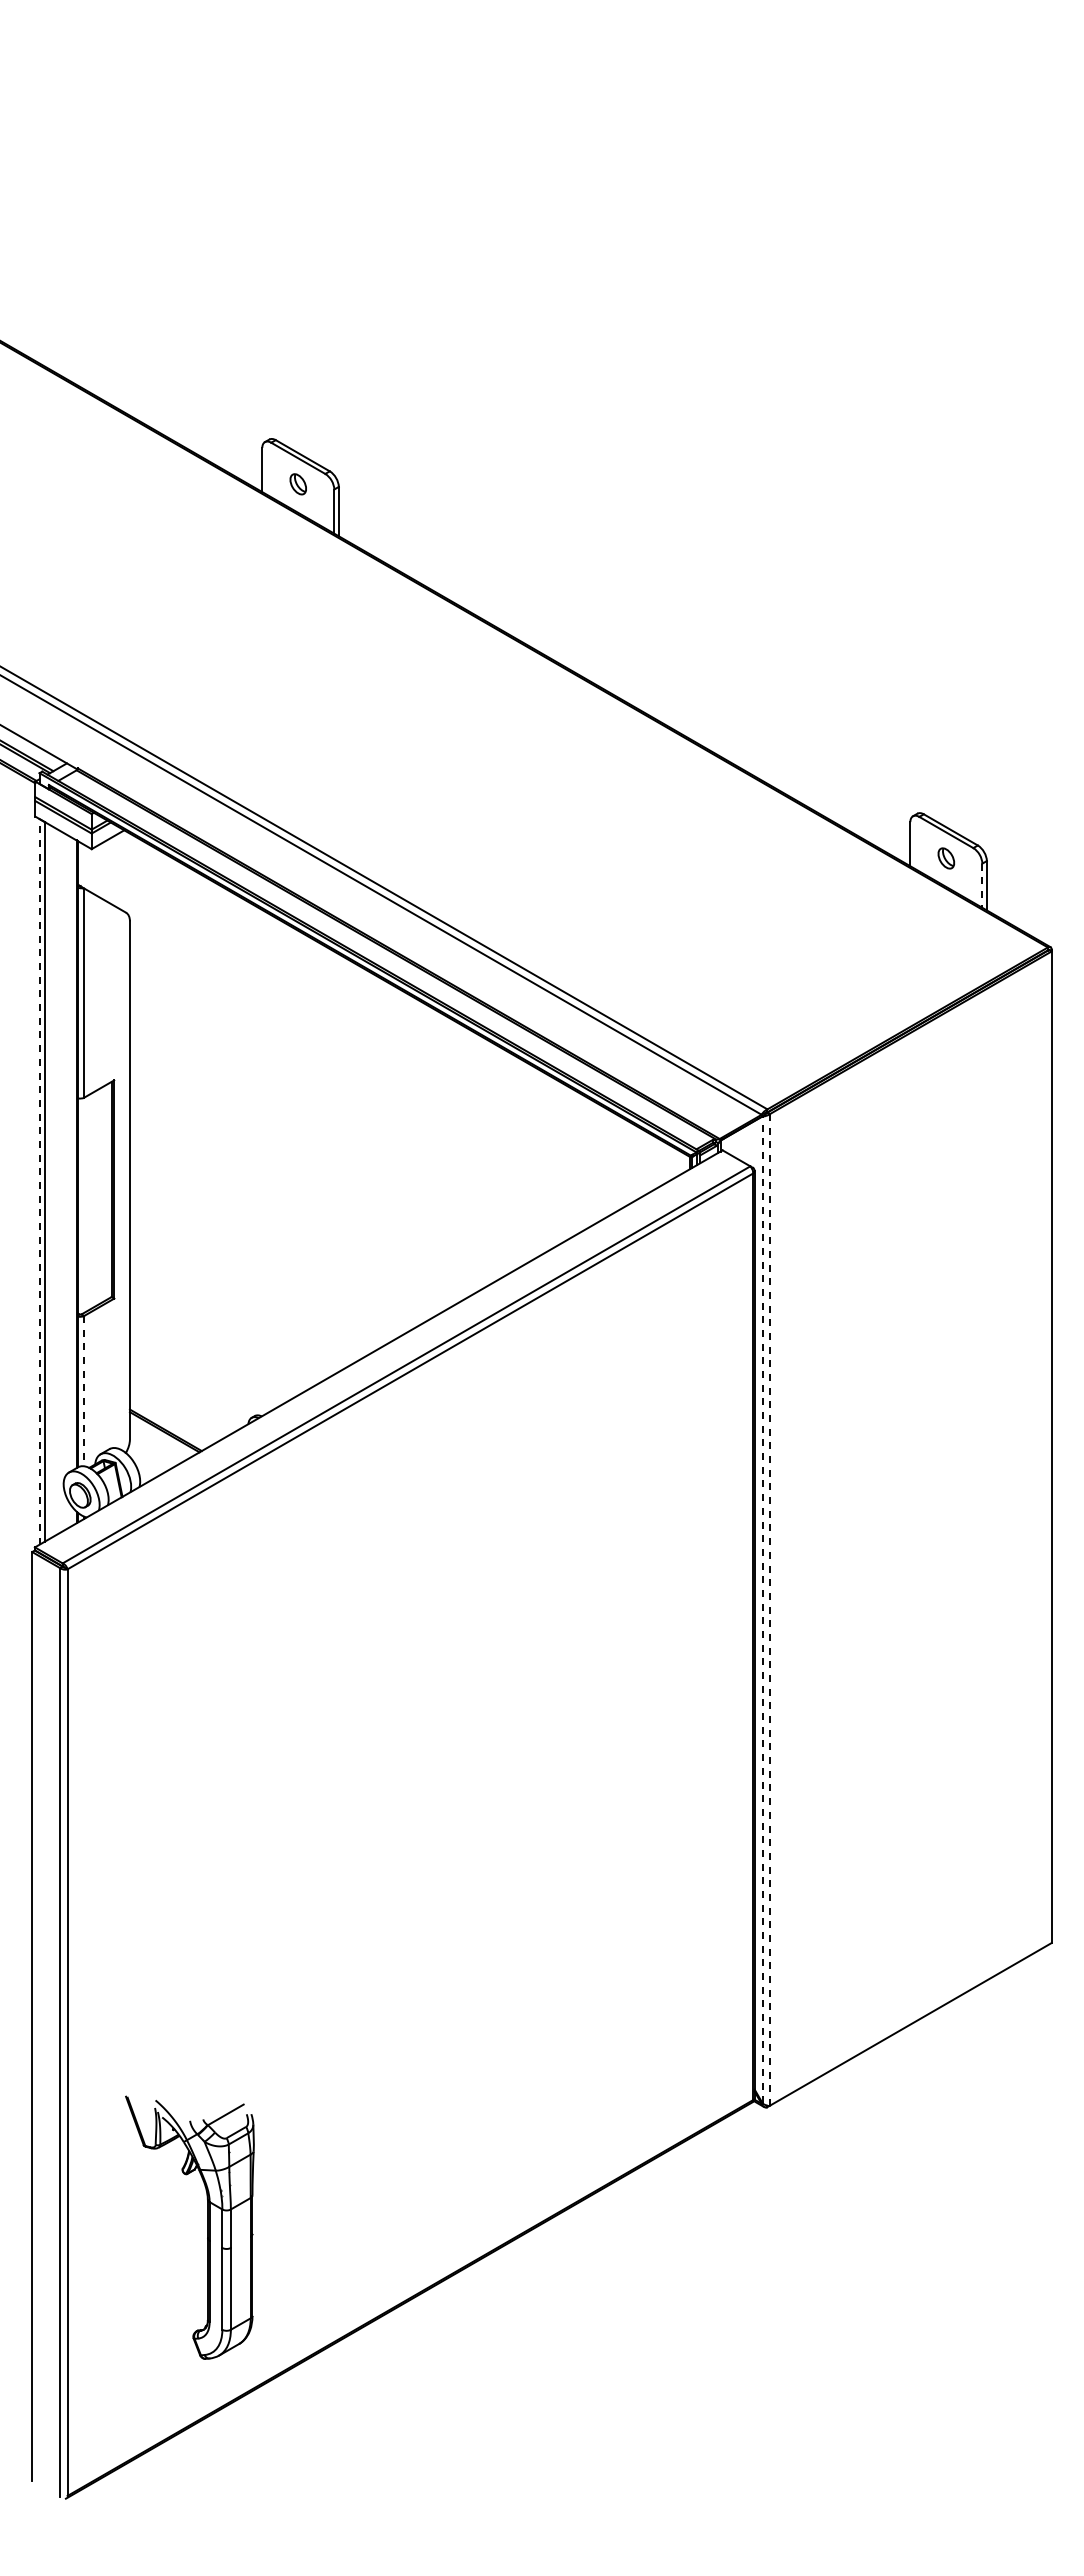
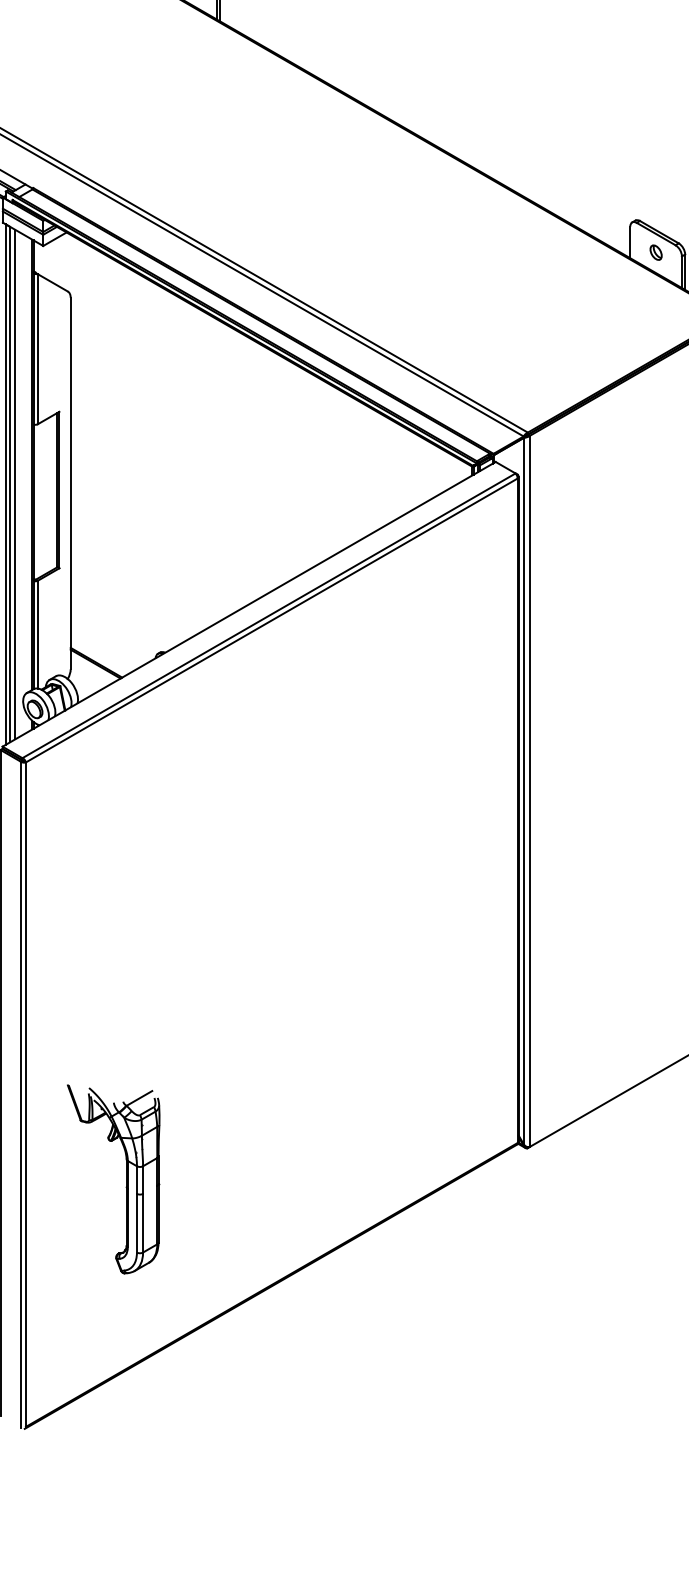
line: (982, 886) -> (682, 272), dashed -> solid
line: (39, 1181) -> (5, 484), dashed -> solid
line: (52, 1181) -> (15, 484), added
line: (84, 1391) -> (38, 634), dashed -> solid
line: (762, 1609) -> (524, 791), dashed -> solid
line: (770, 1609) -> (530, 791), dashed -> solid
part: (207, 2227) -> (126, 1179), moved

